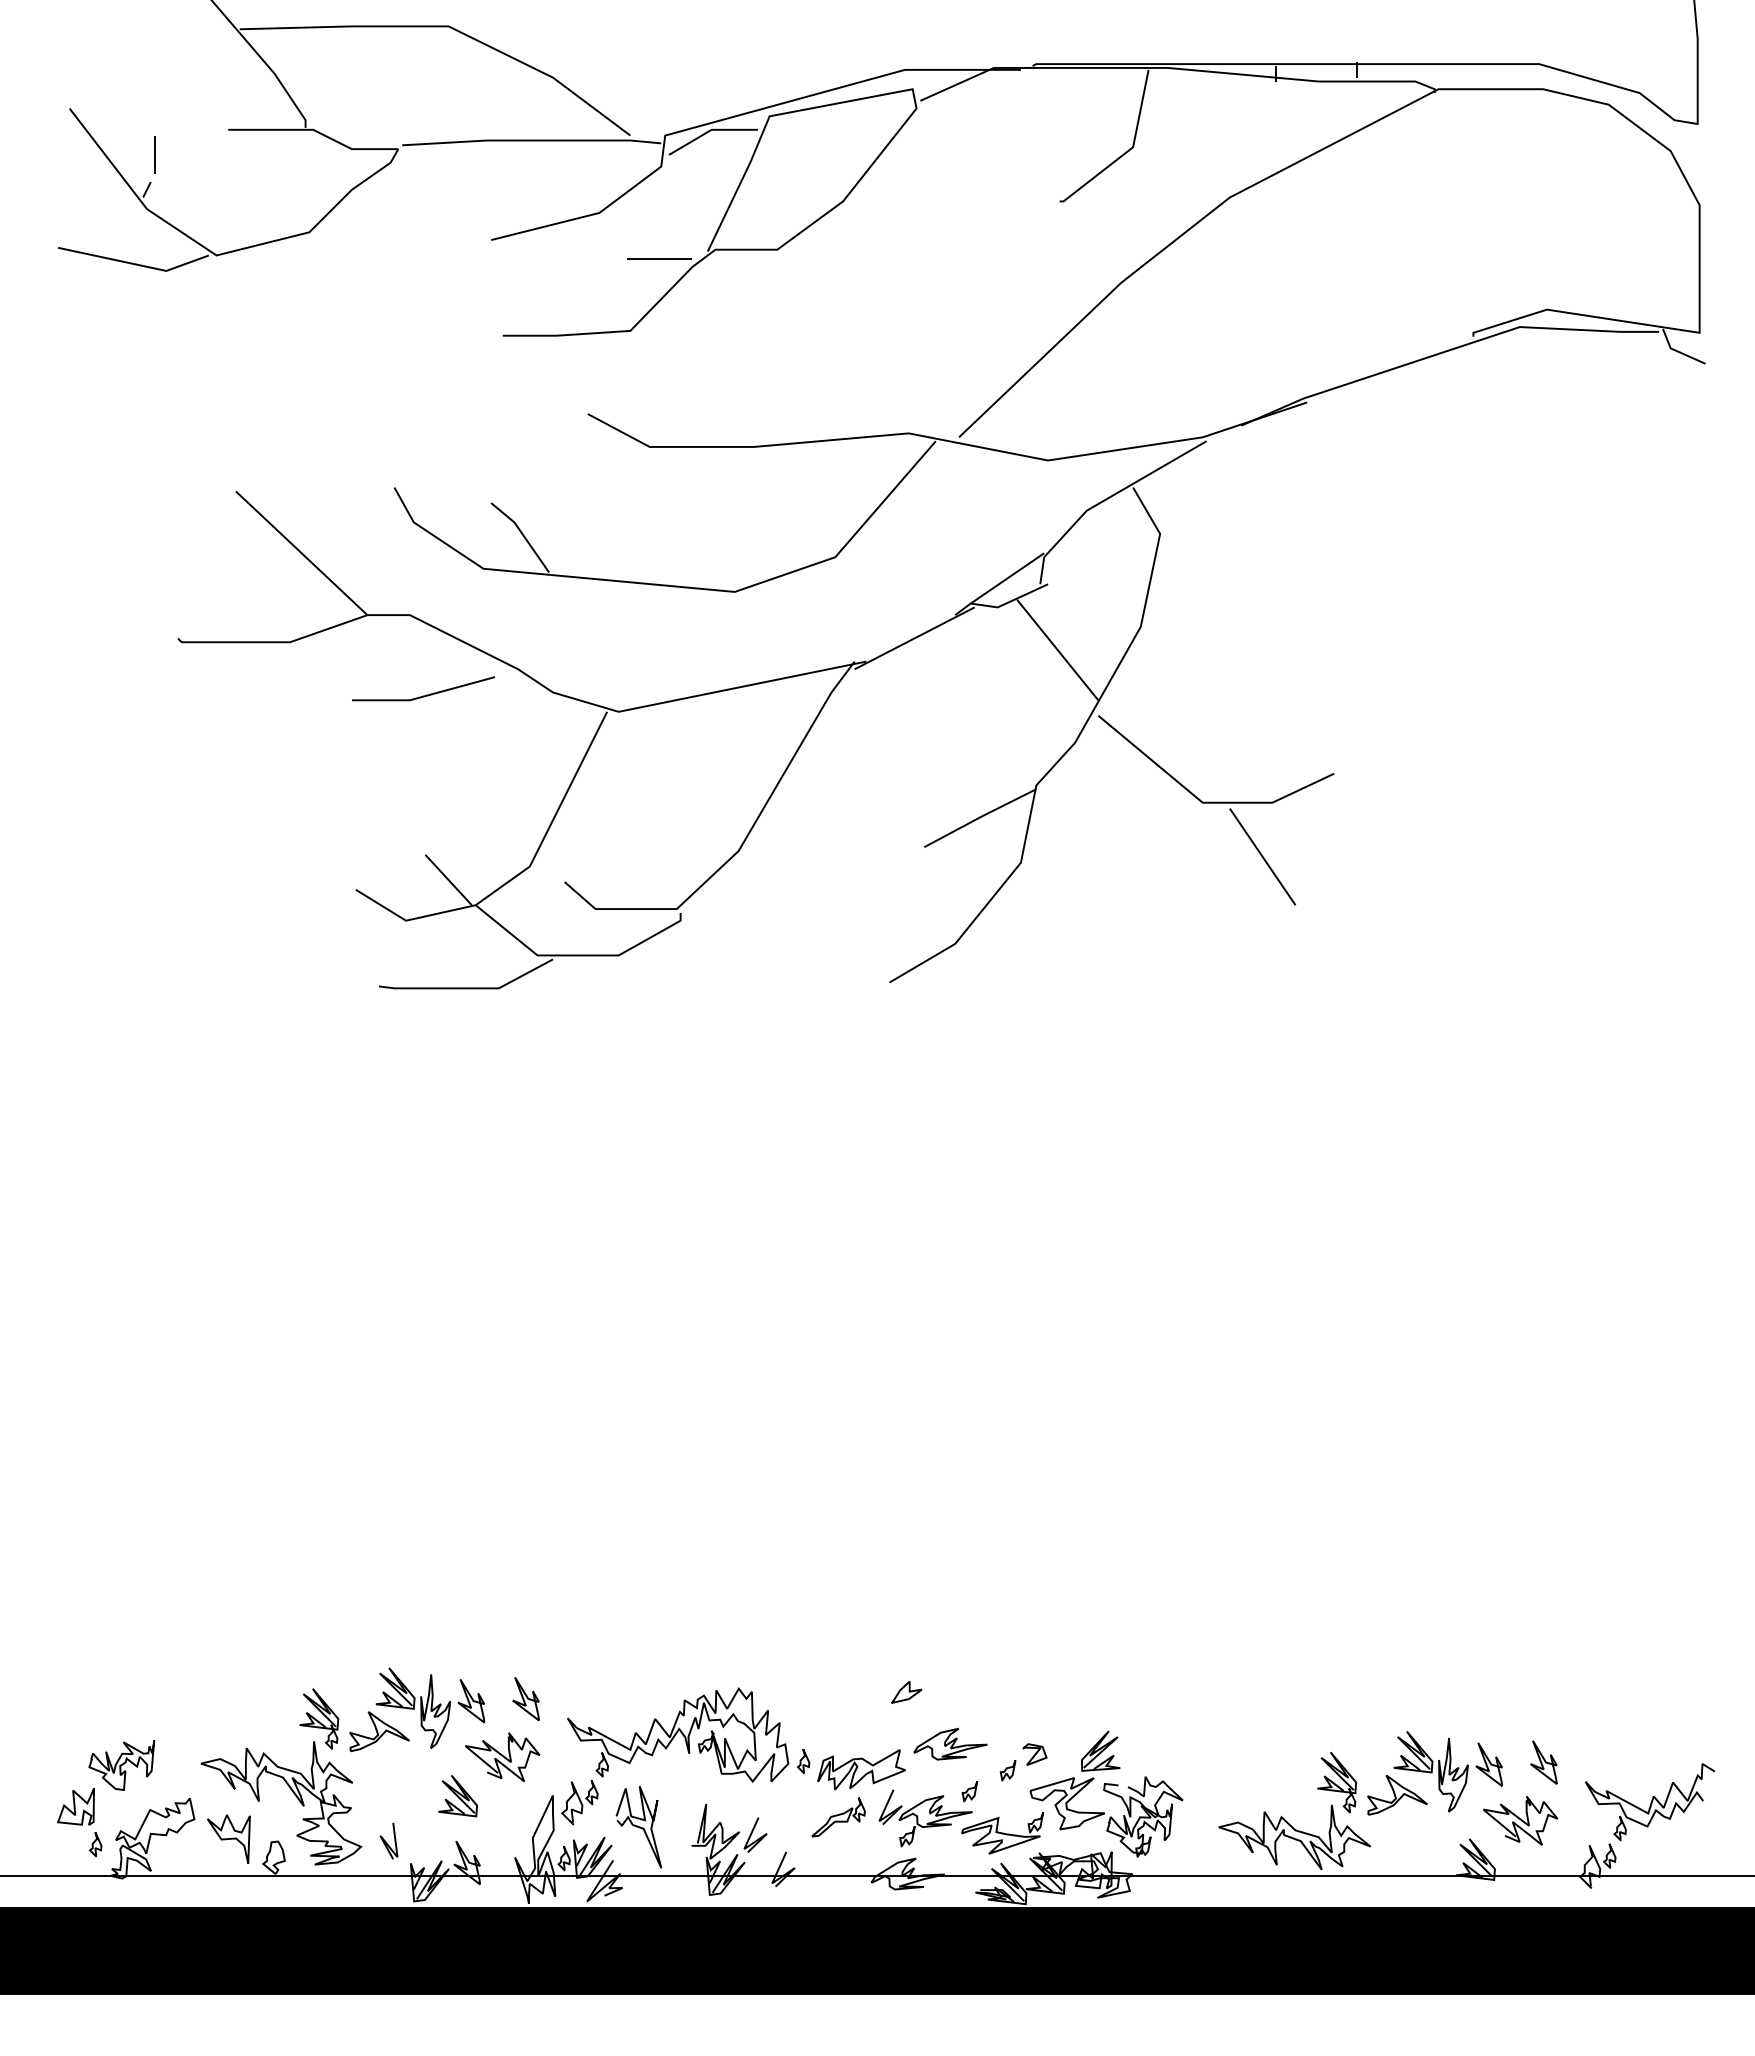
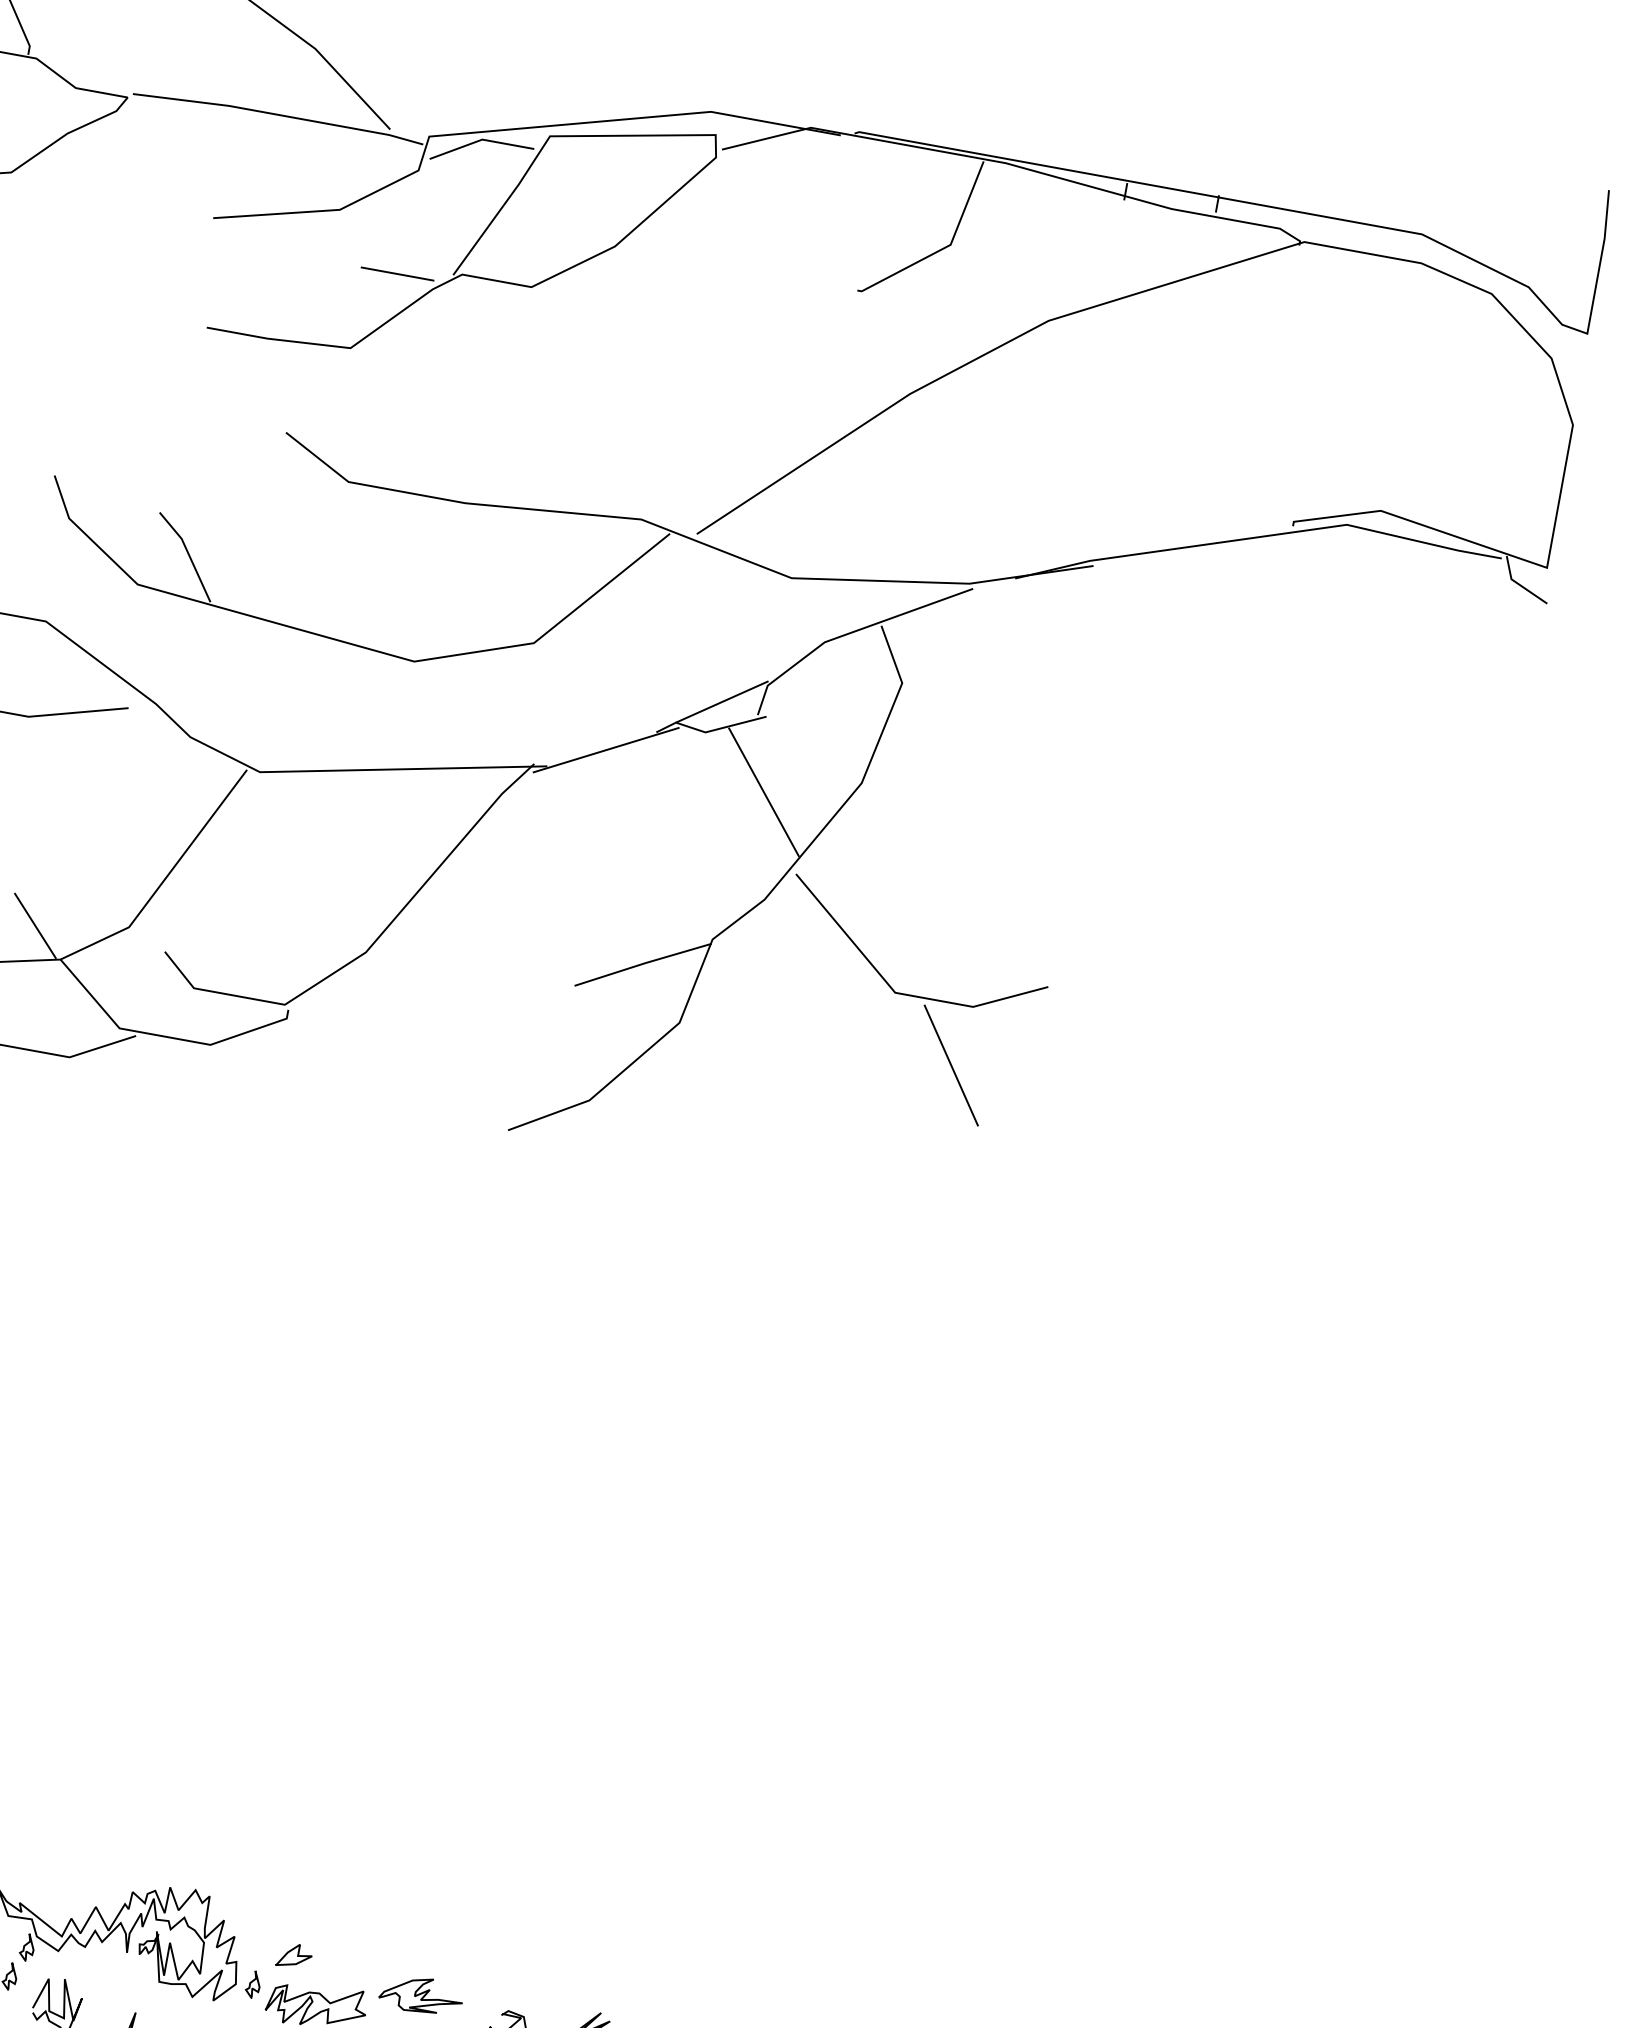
curve: (908, 1692) -> (296, 1956), moved

